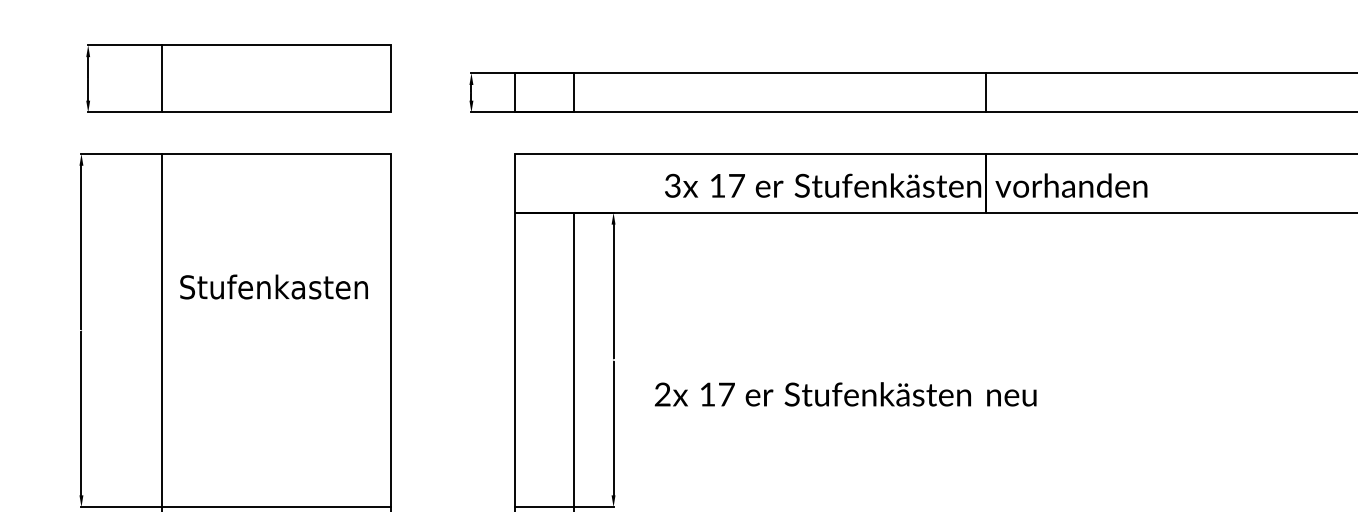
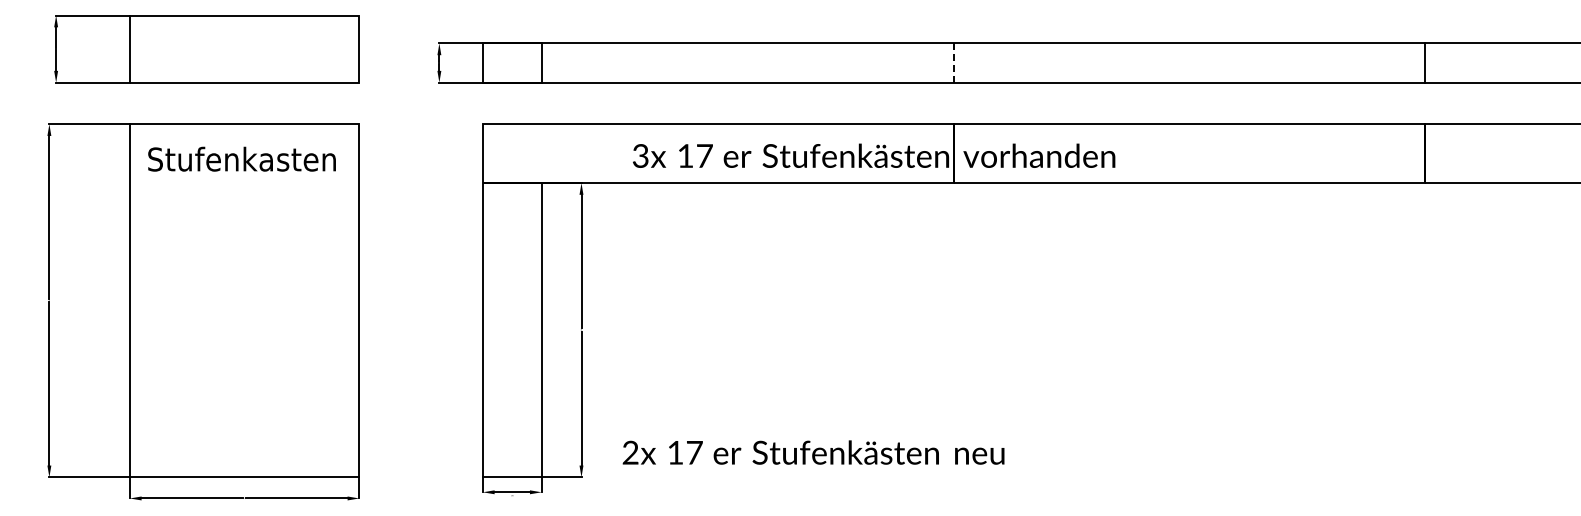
line: (985, 93) -> (953, 63), solid -> dashed
text: (273, 286) -> (241, 158), moved
text: (845, 394) -> (813, 452), moved

